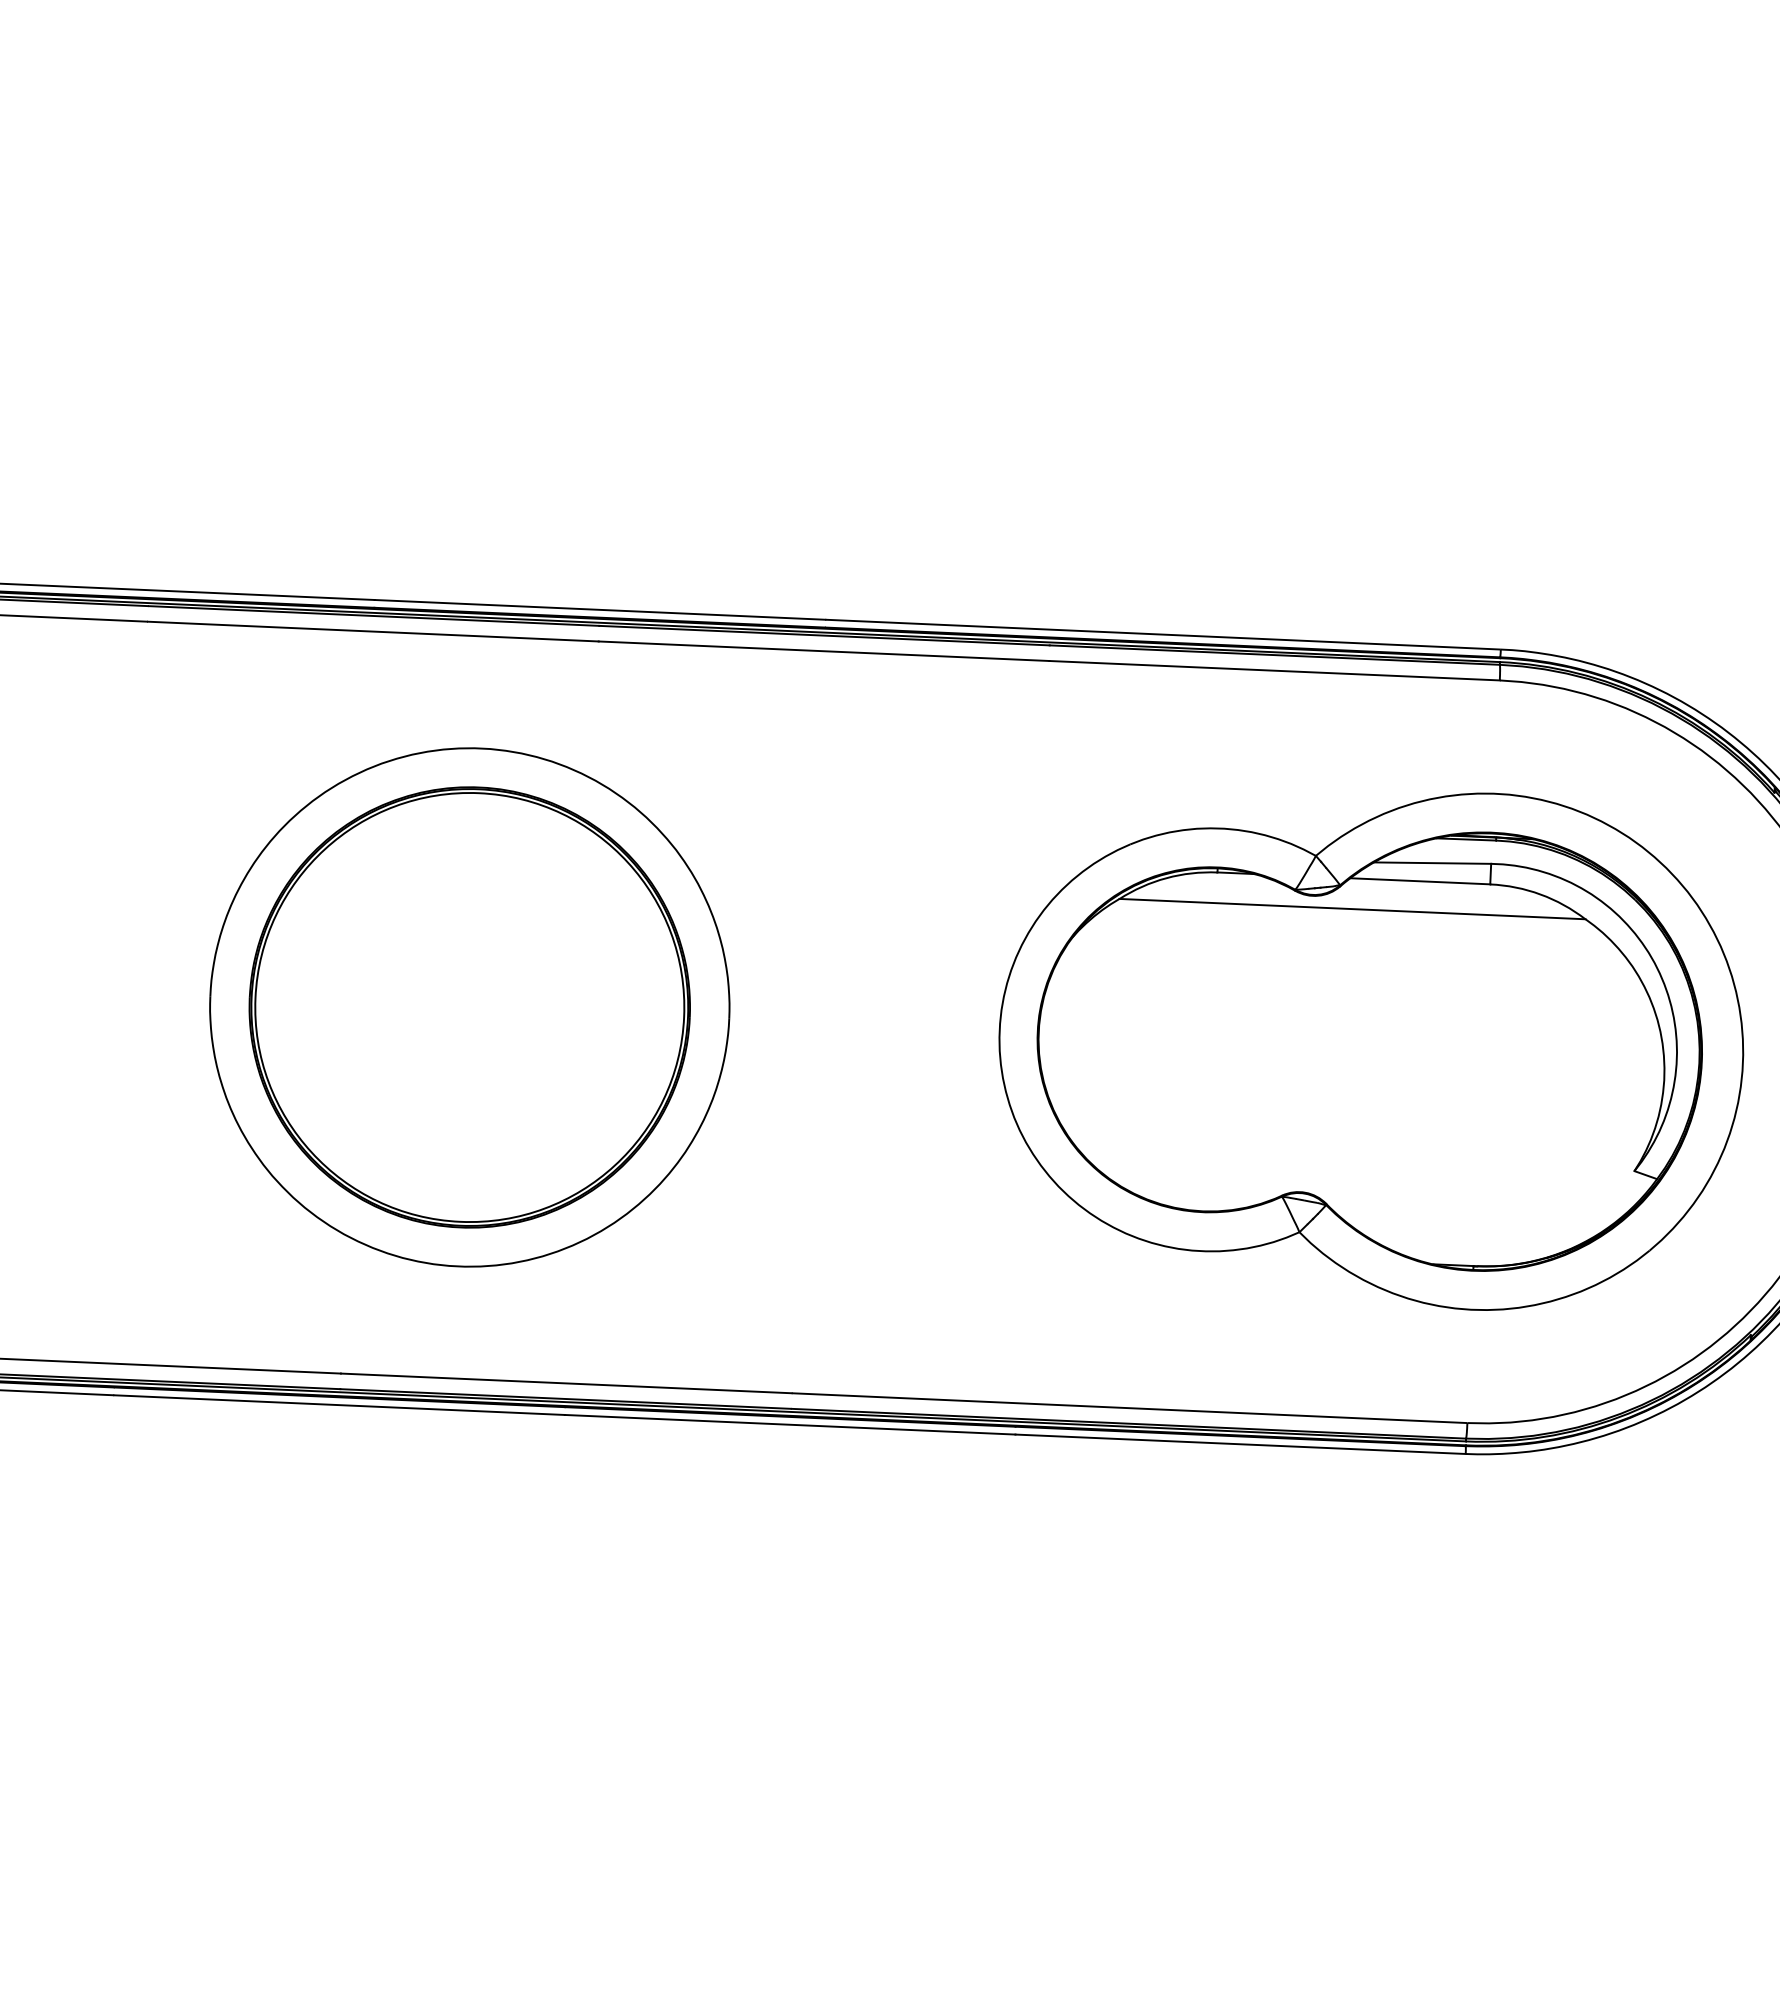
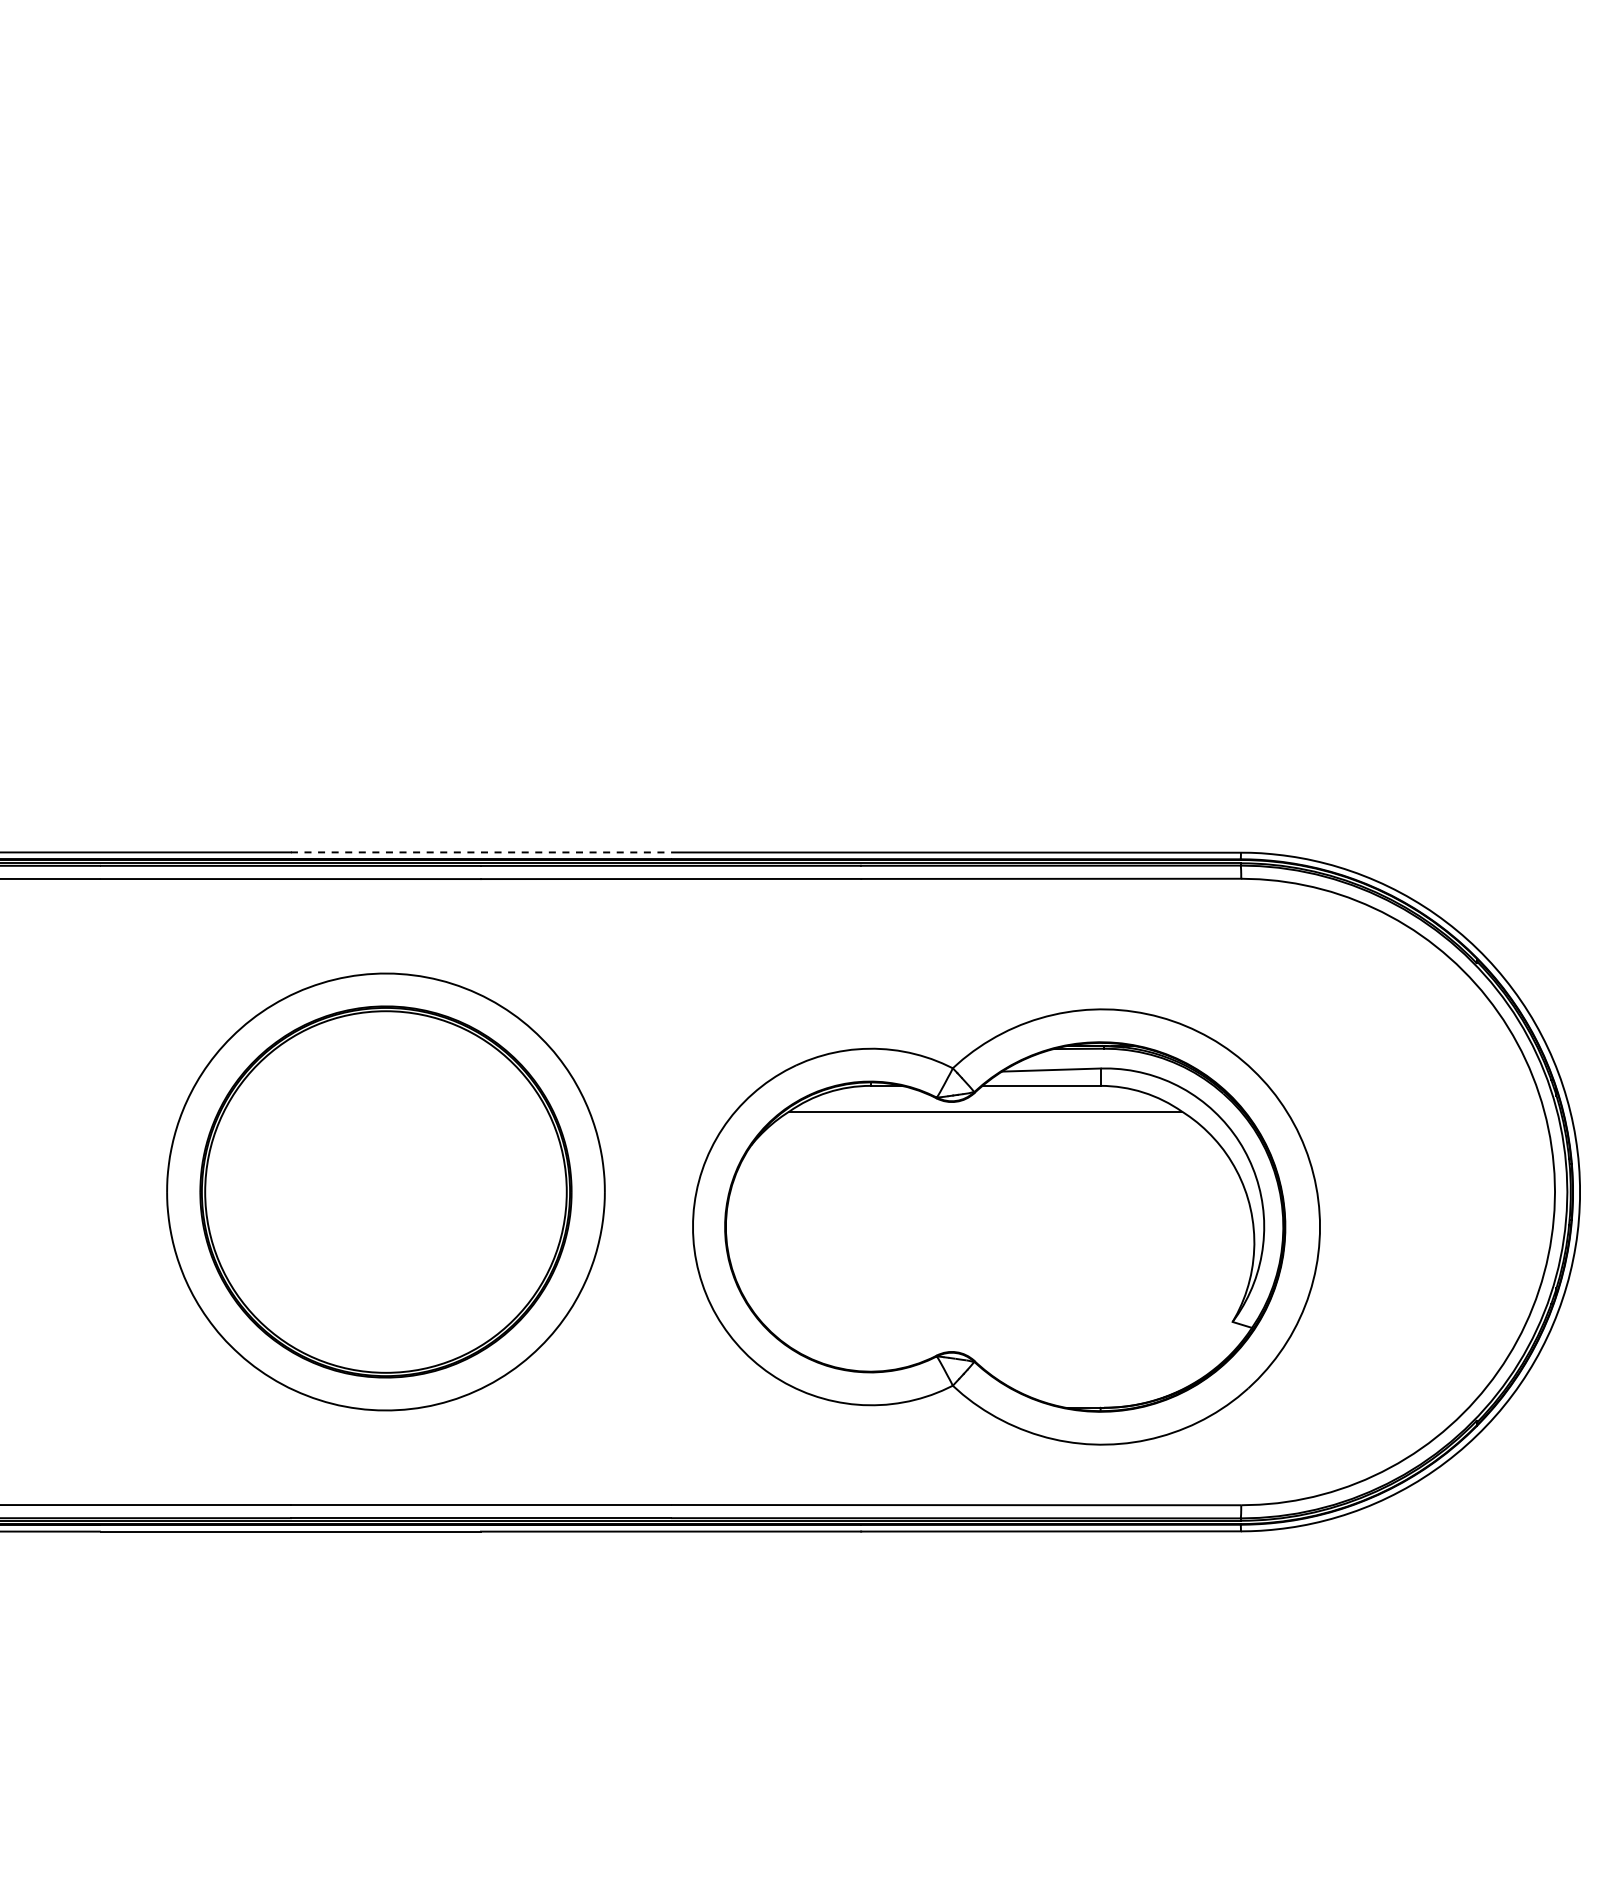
line: (600, 609) -> (481, 852), solid -> dashed
part: (1371, 1046) -> (1006, 1226), moved

